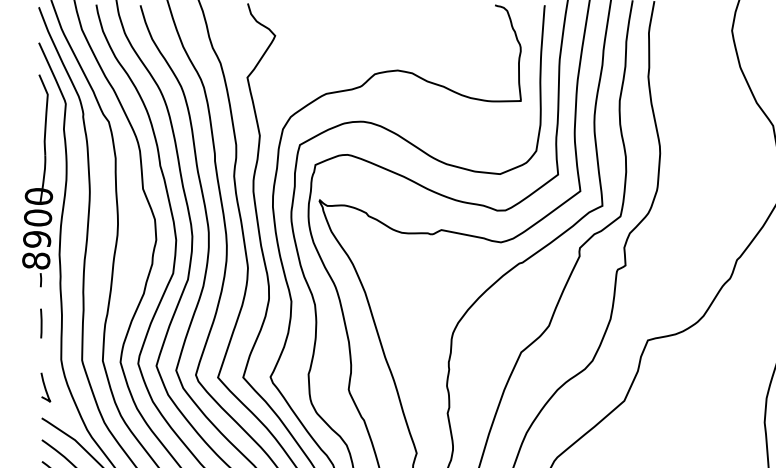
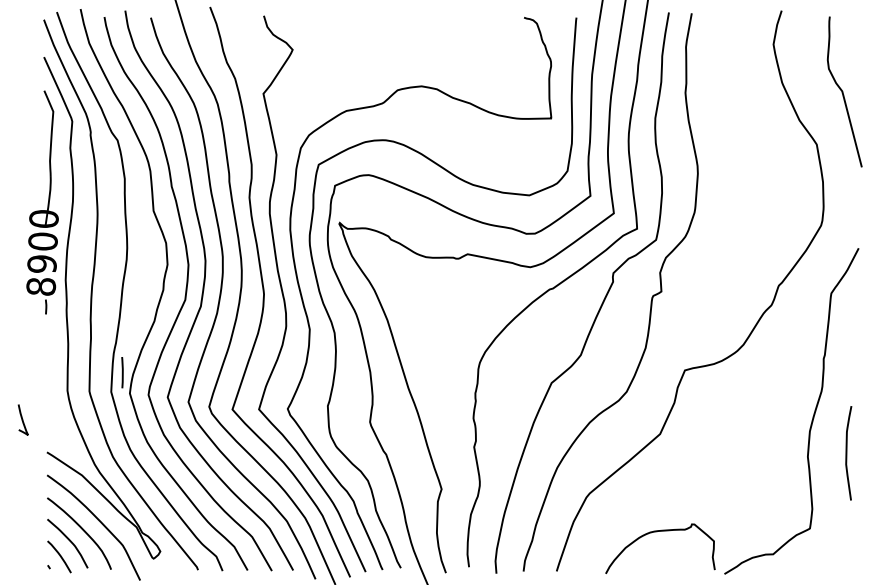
line: (41, 323) -> (122, 372), moved
curve: (45, 387) -> (22, 419), moved

